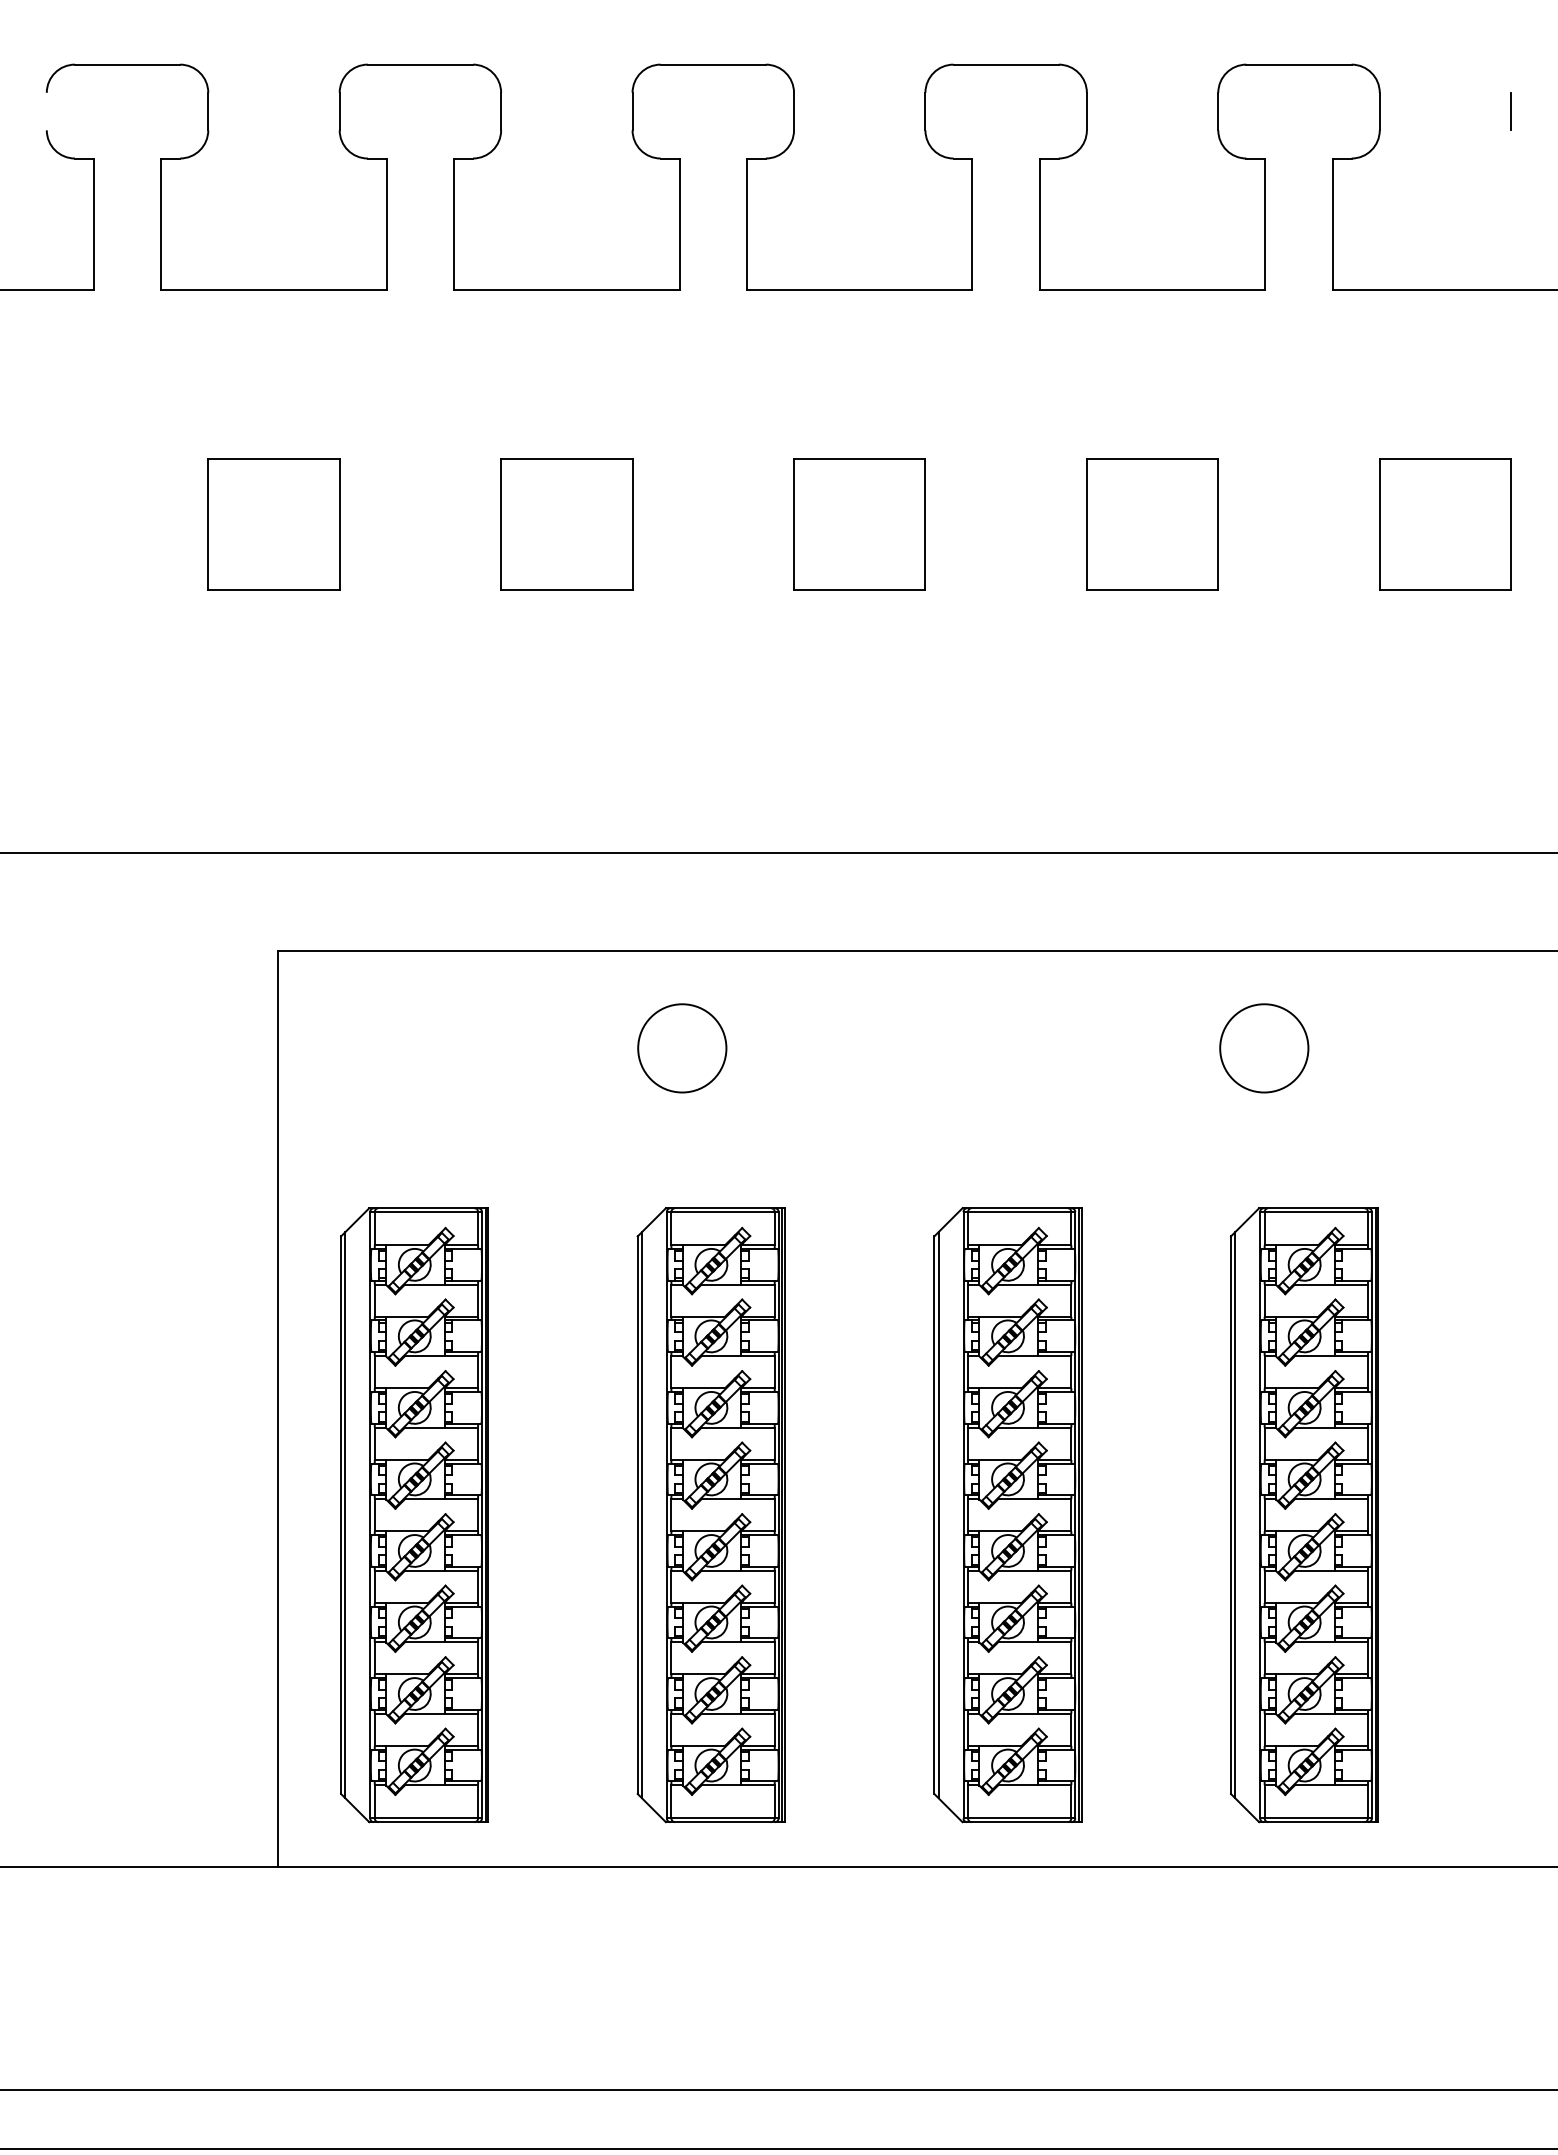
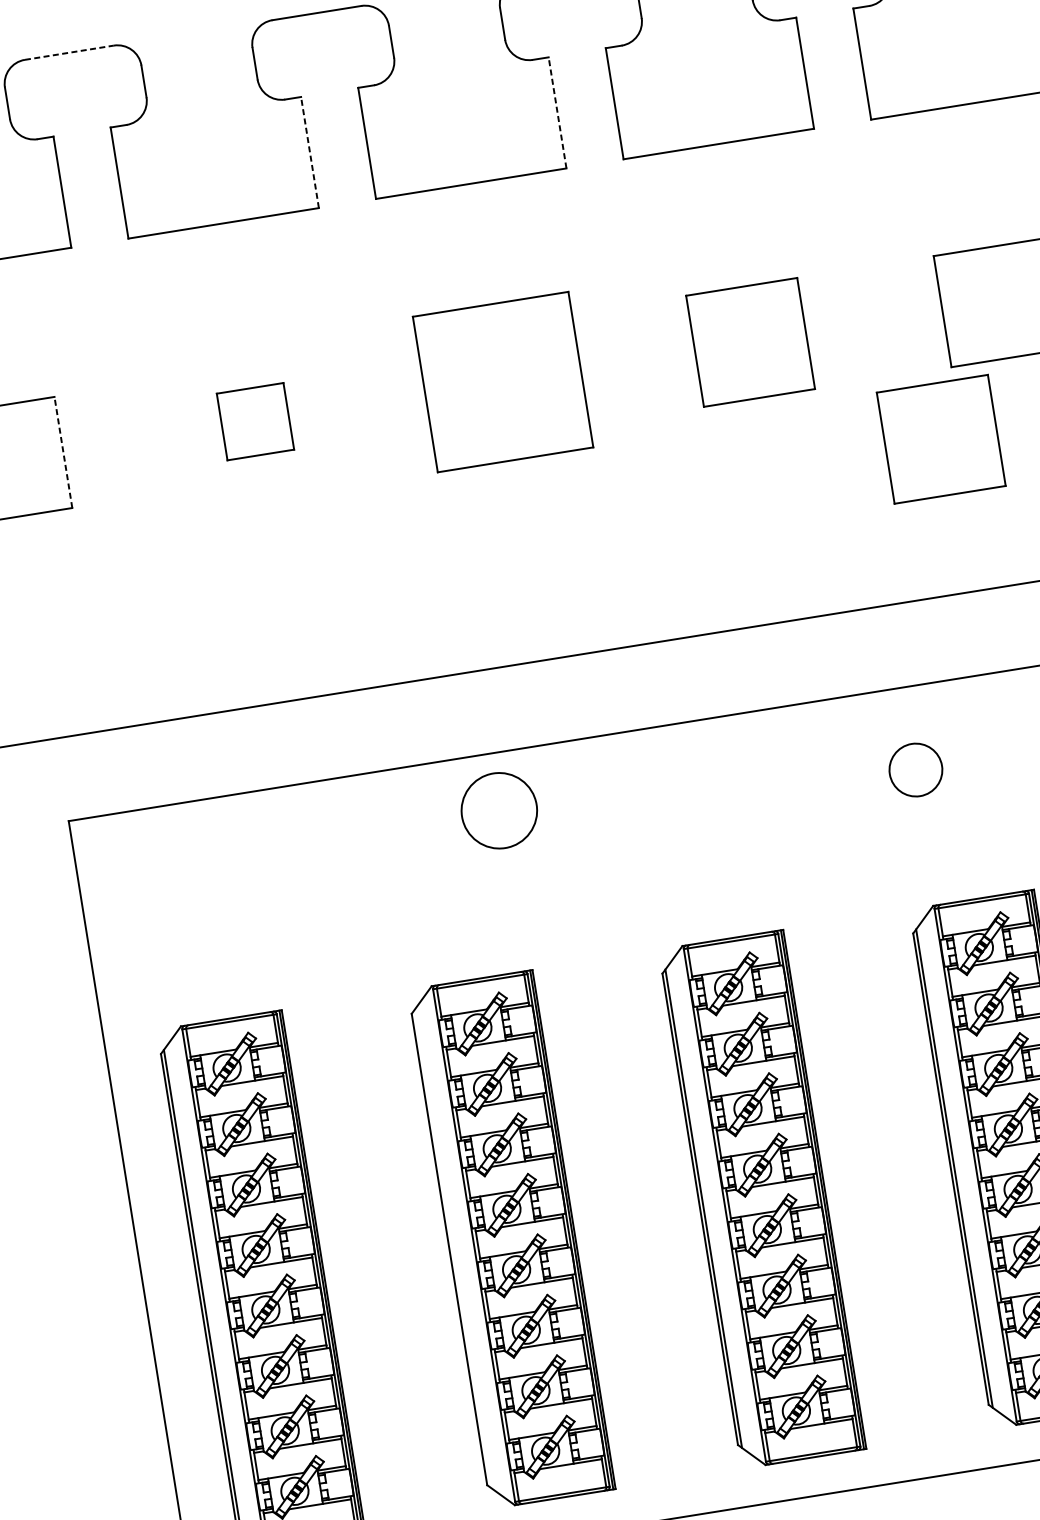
line: (420, 64) -> (69, 52), solid -> dashed
line: (679, 224) -> (310, 152), solid -> dashed
line: (972, 224) -> (557, 113), solid -> dashed
line: (339, 524) -> (63, 452), solid -> dashed
part: (566, 524) -> (255, 421), size x0.6
part: (859, 524) -> (502, 382), size x1.4
part: (1354, 671) -> (941, 439), added
circle: (682, 1048) -> (499, 810), moved
circle: (1264, 1048) -> (916, 770), size x0.7
line: (641, 1515) -> (452, 1249), removed

